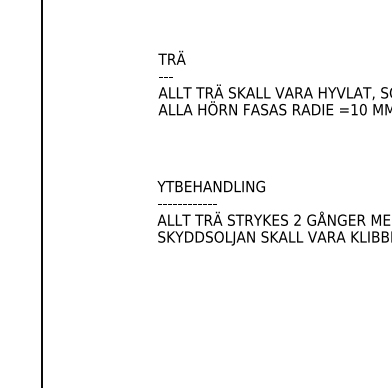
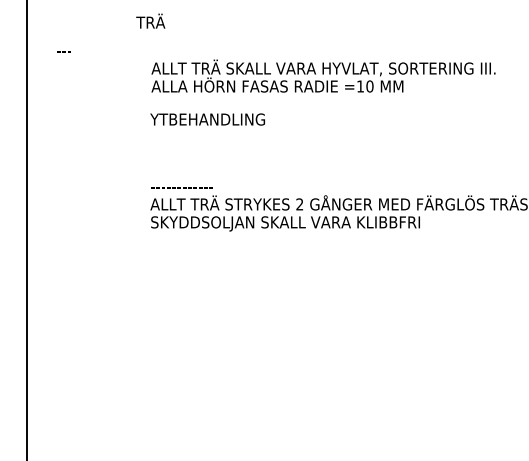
text: (171, 57) -> (150, 20), moved
text: (165, 76) -> (63, 51), moved
text: (211, 186) -> (207, 119), moved

